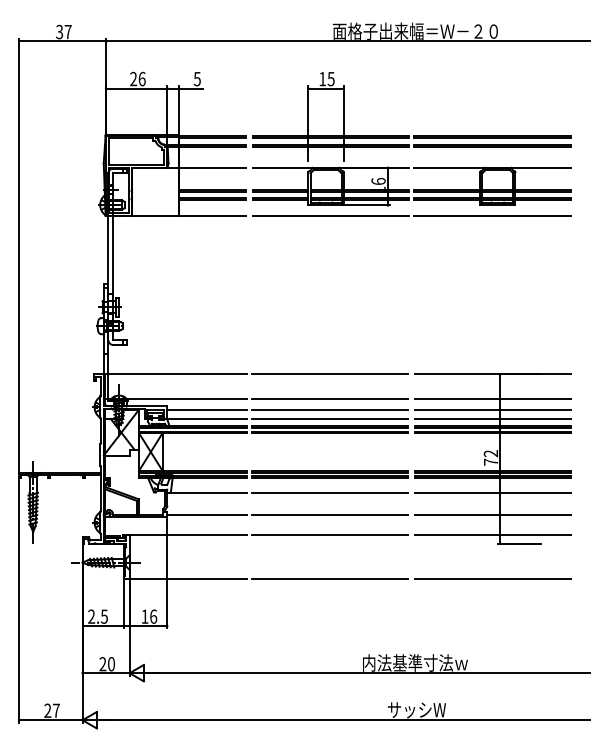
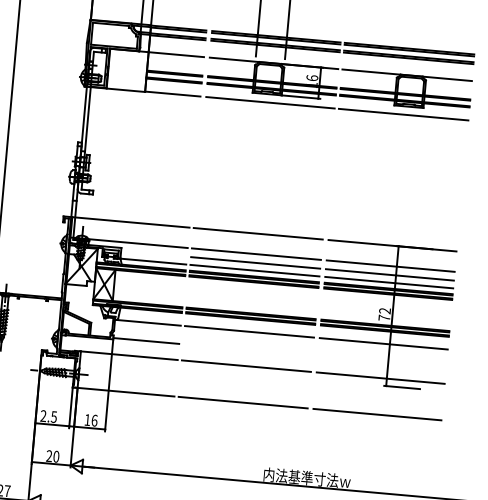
line: (206, 409) -> (153, 253), removed
line: (330, 515) -> (248, 350), removed
line: (492, 515) -> (381, 362), removed

